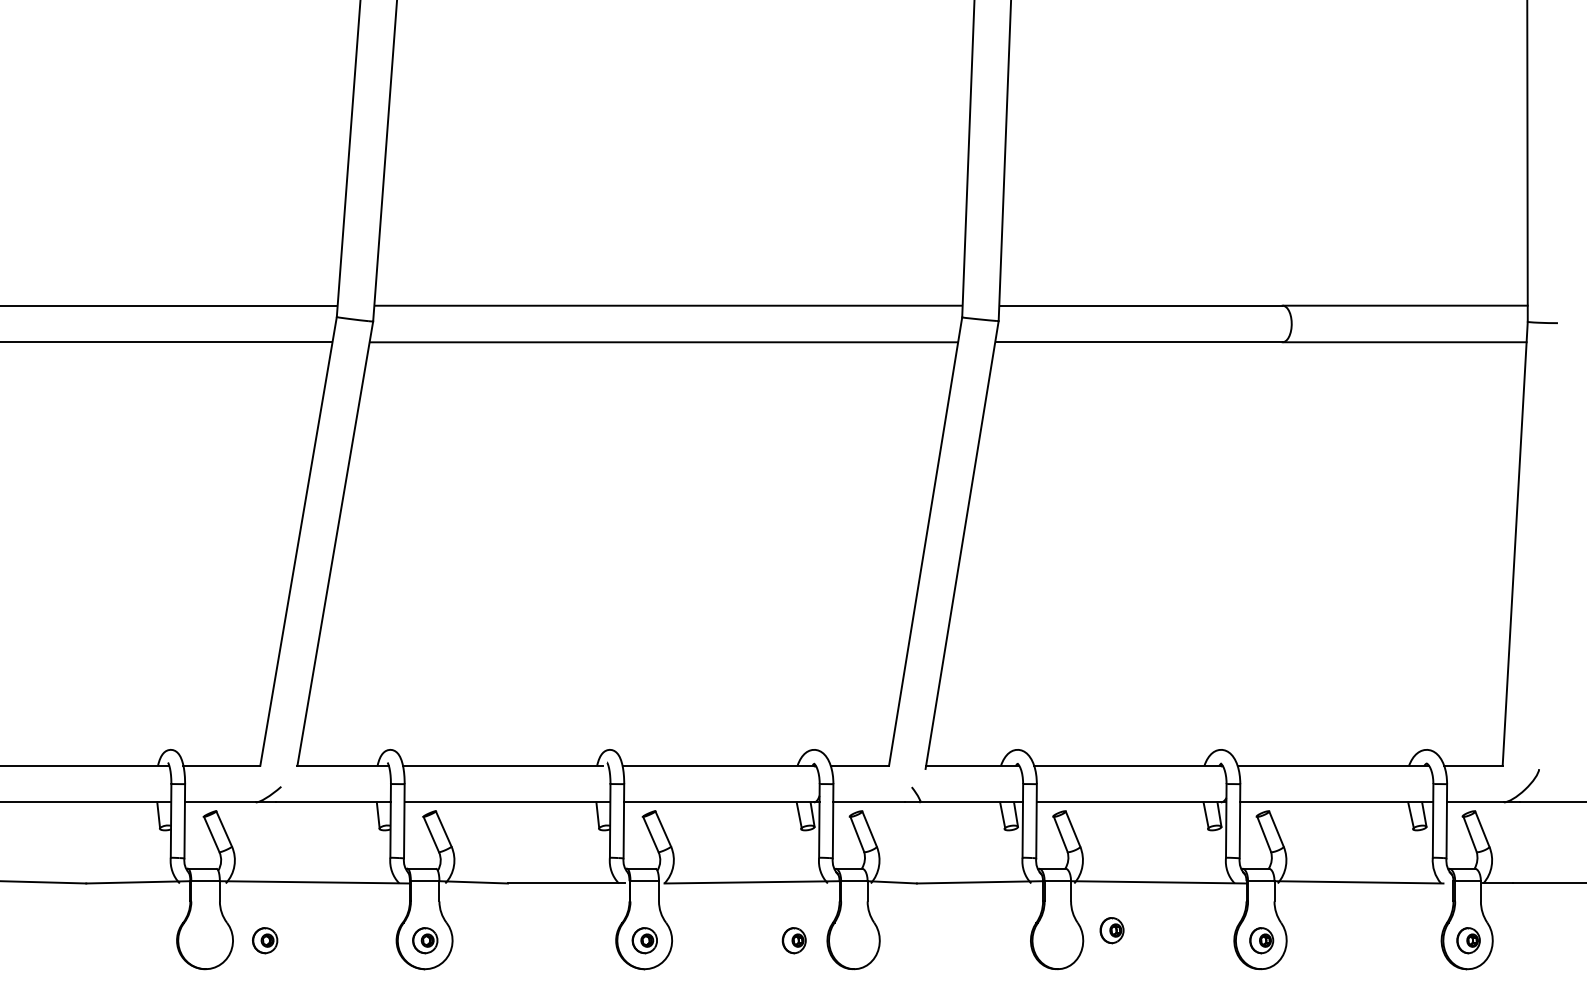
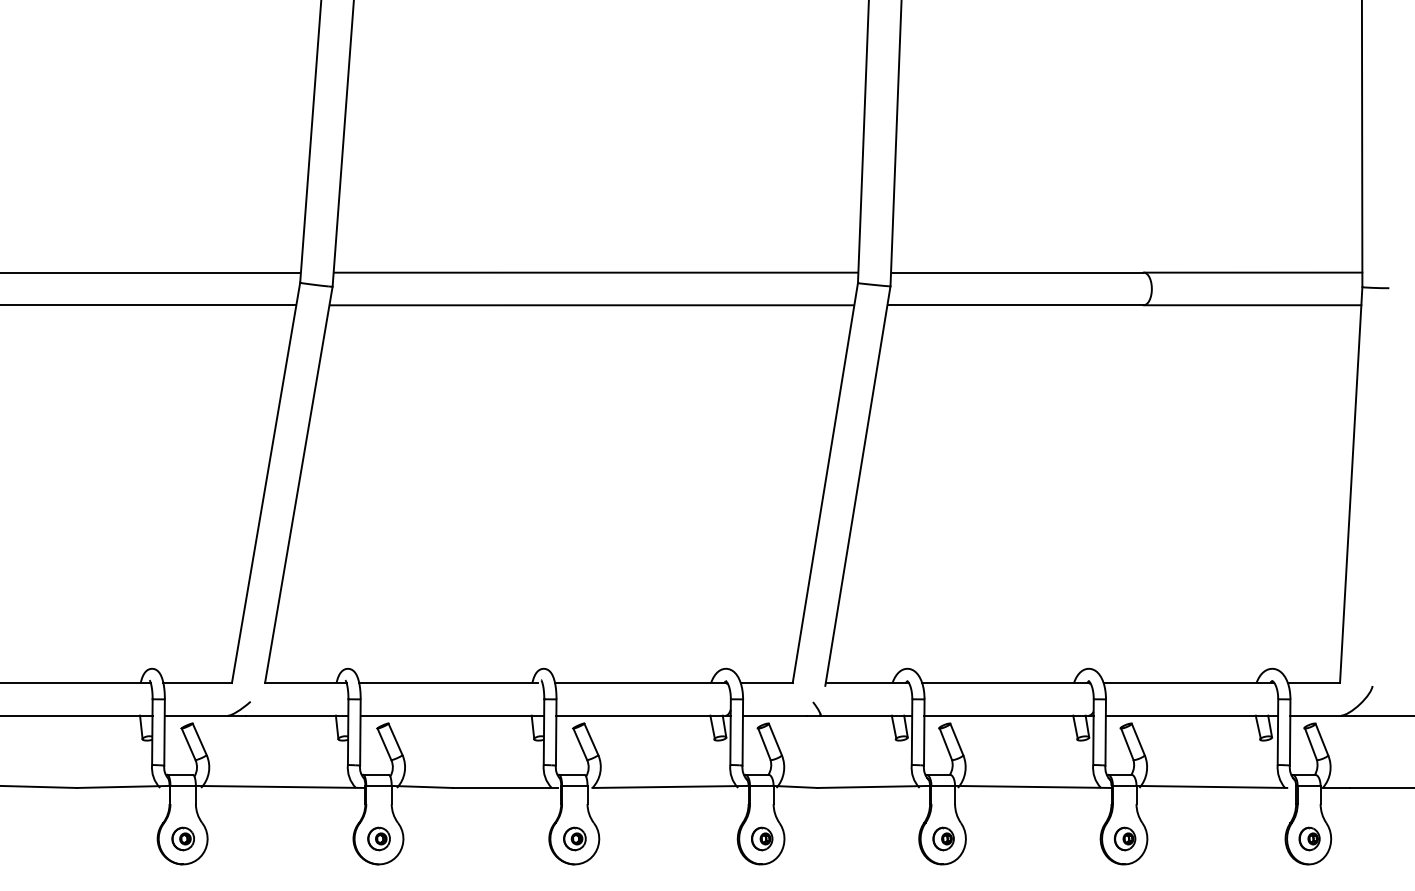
part: (1111, 930) -> (943, 838), moved
part: (264, 940) -> (182, 838), moved
part: (794, 940) -> (762, 838), moved

